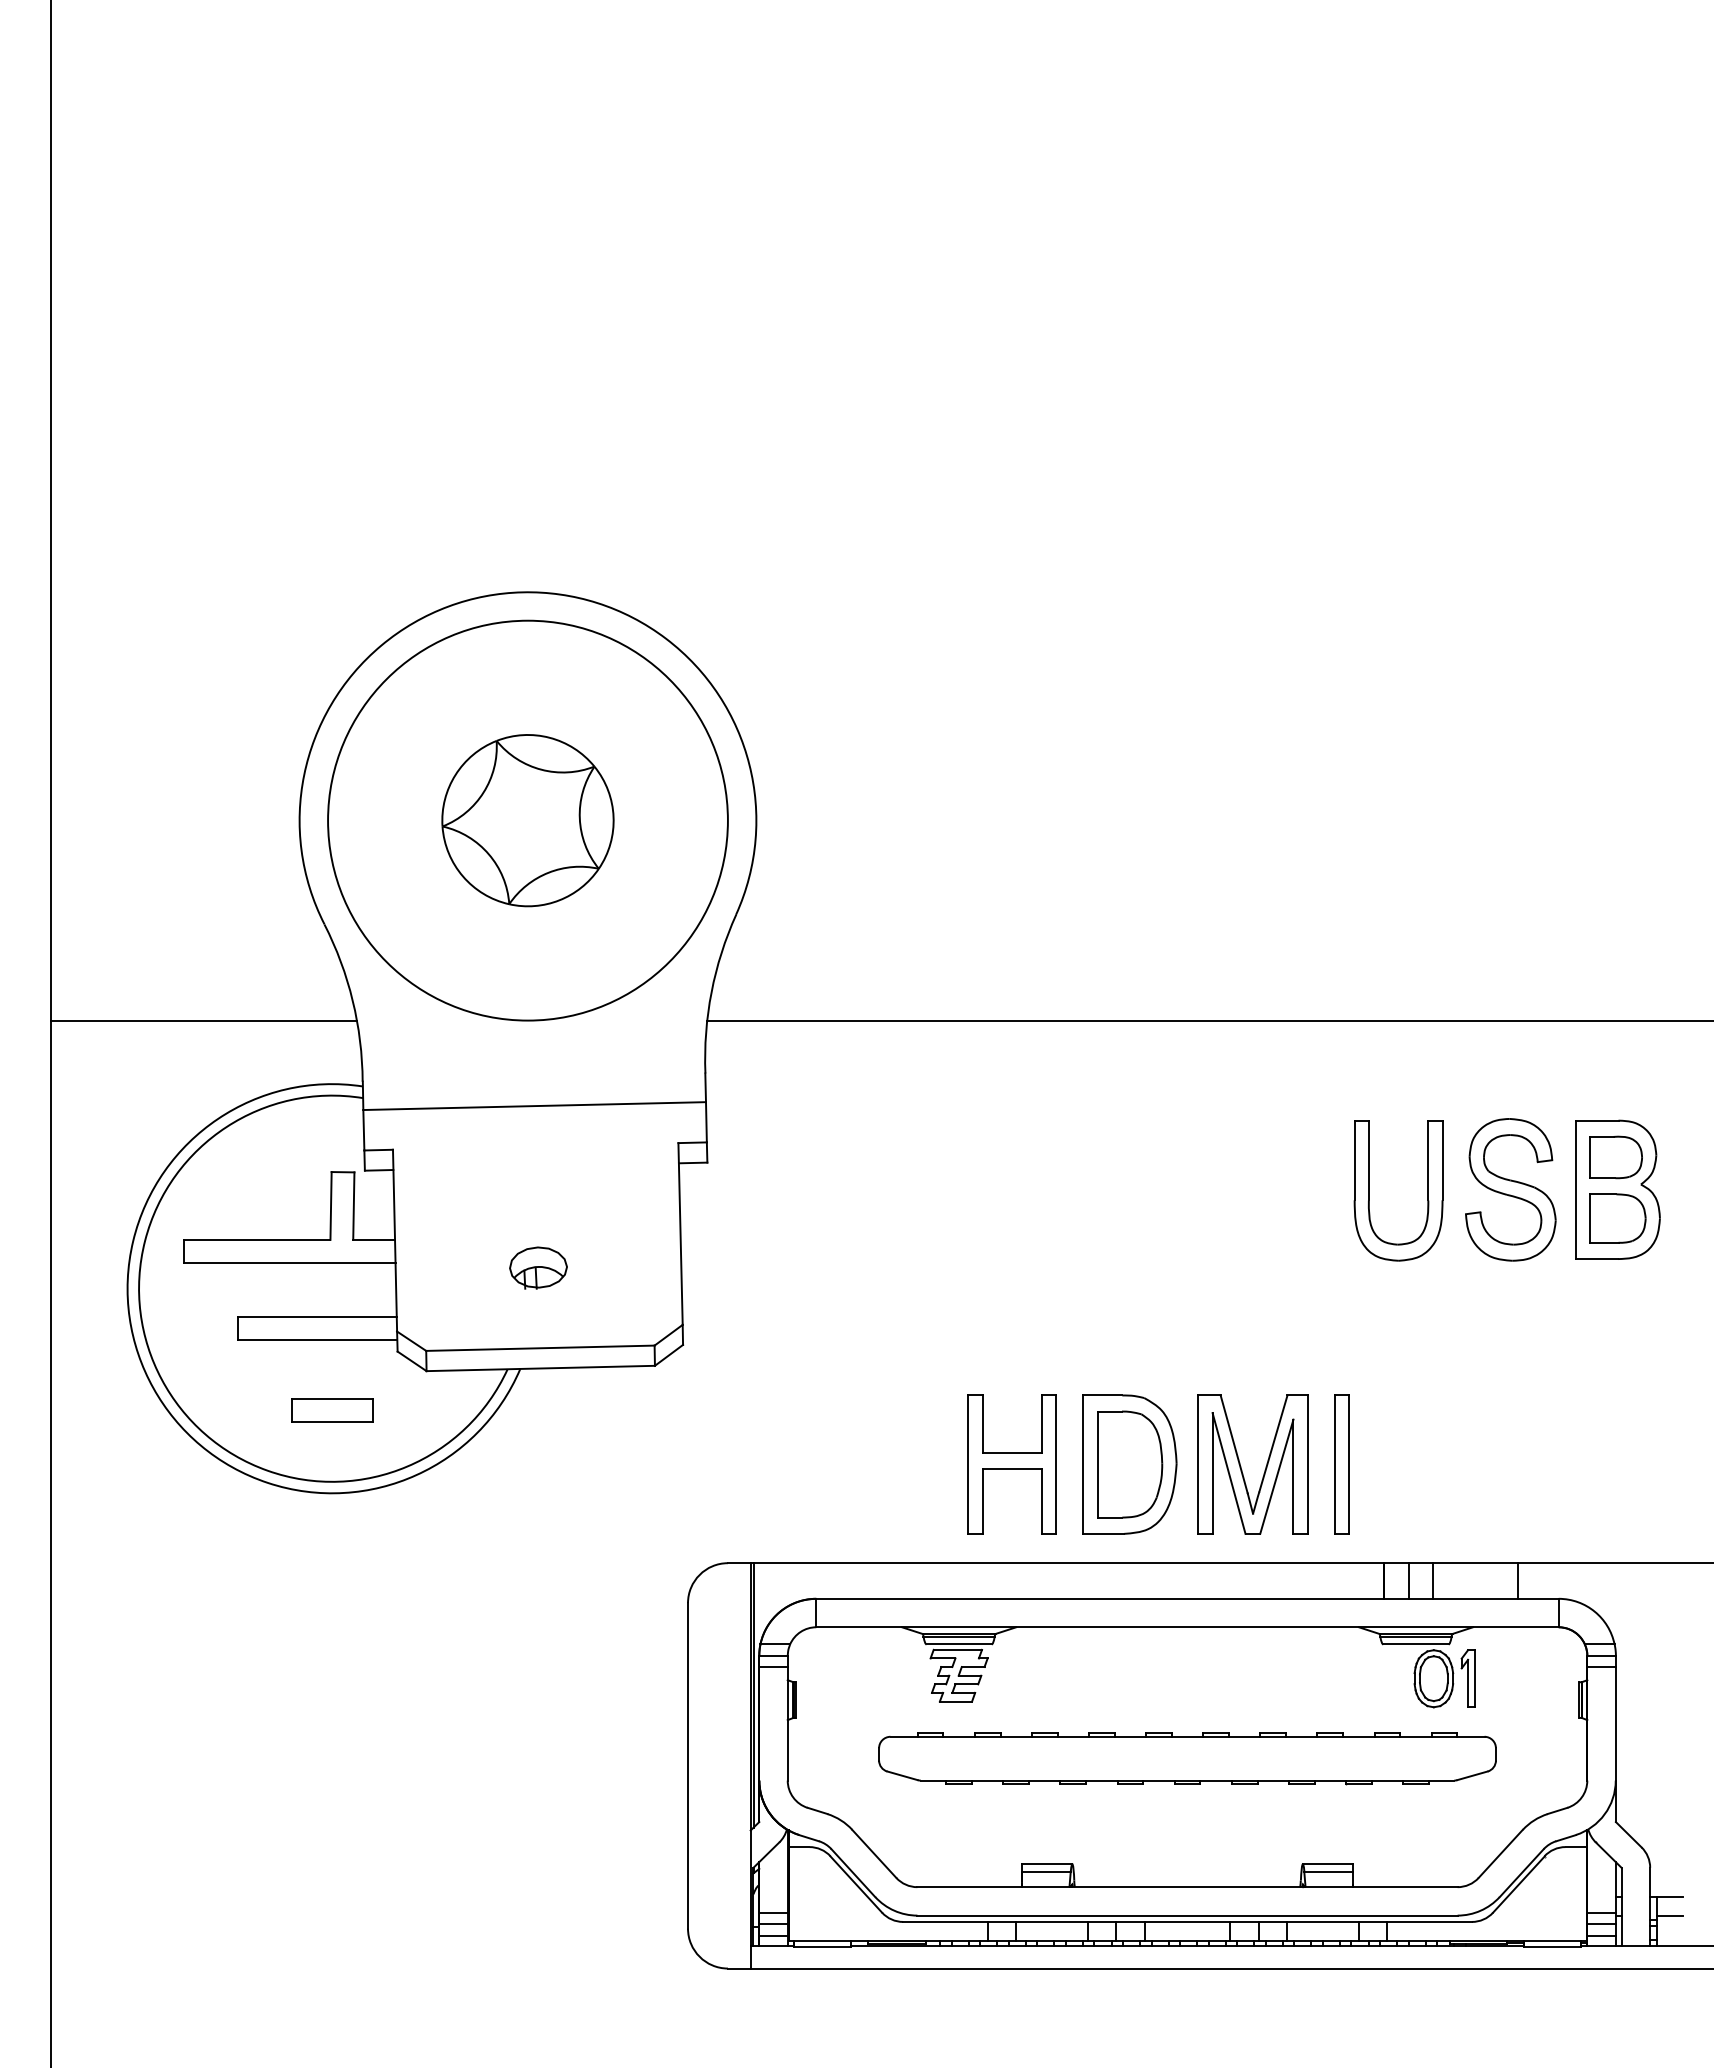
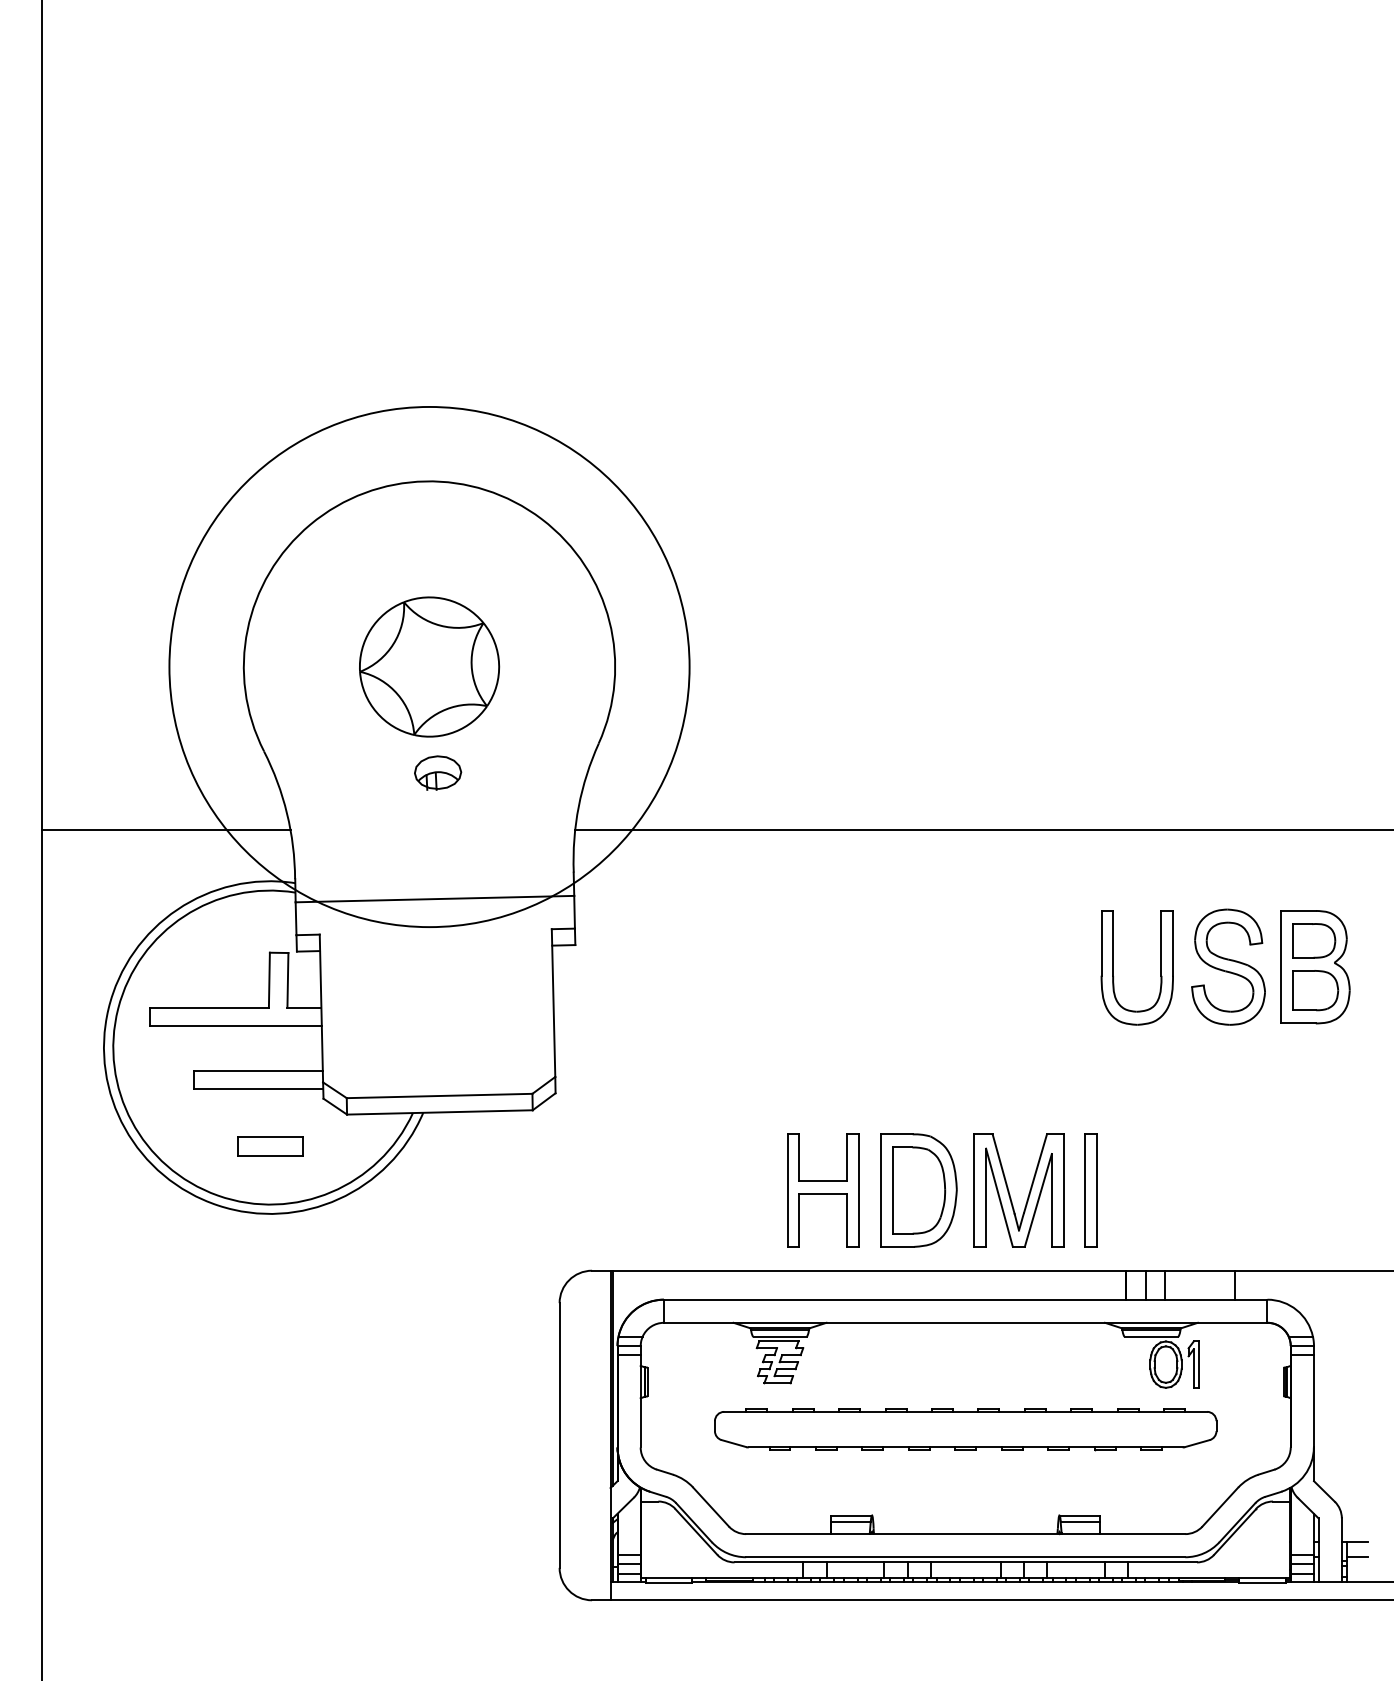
circle: (527, 820) -> (429, 666), size x1.6
part: (538, 1267) -> (438, 772), moved

